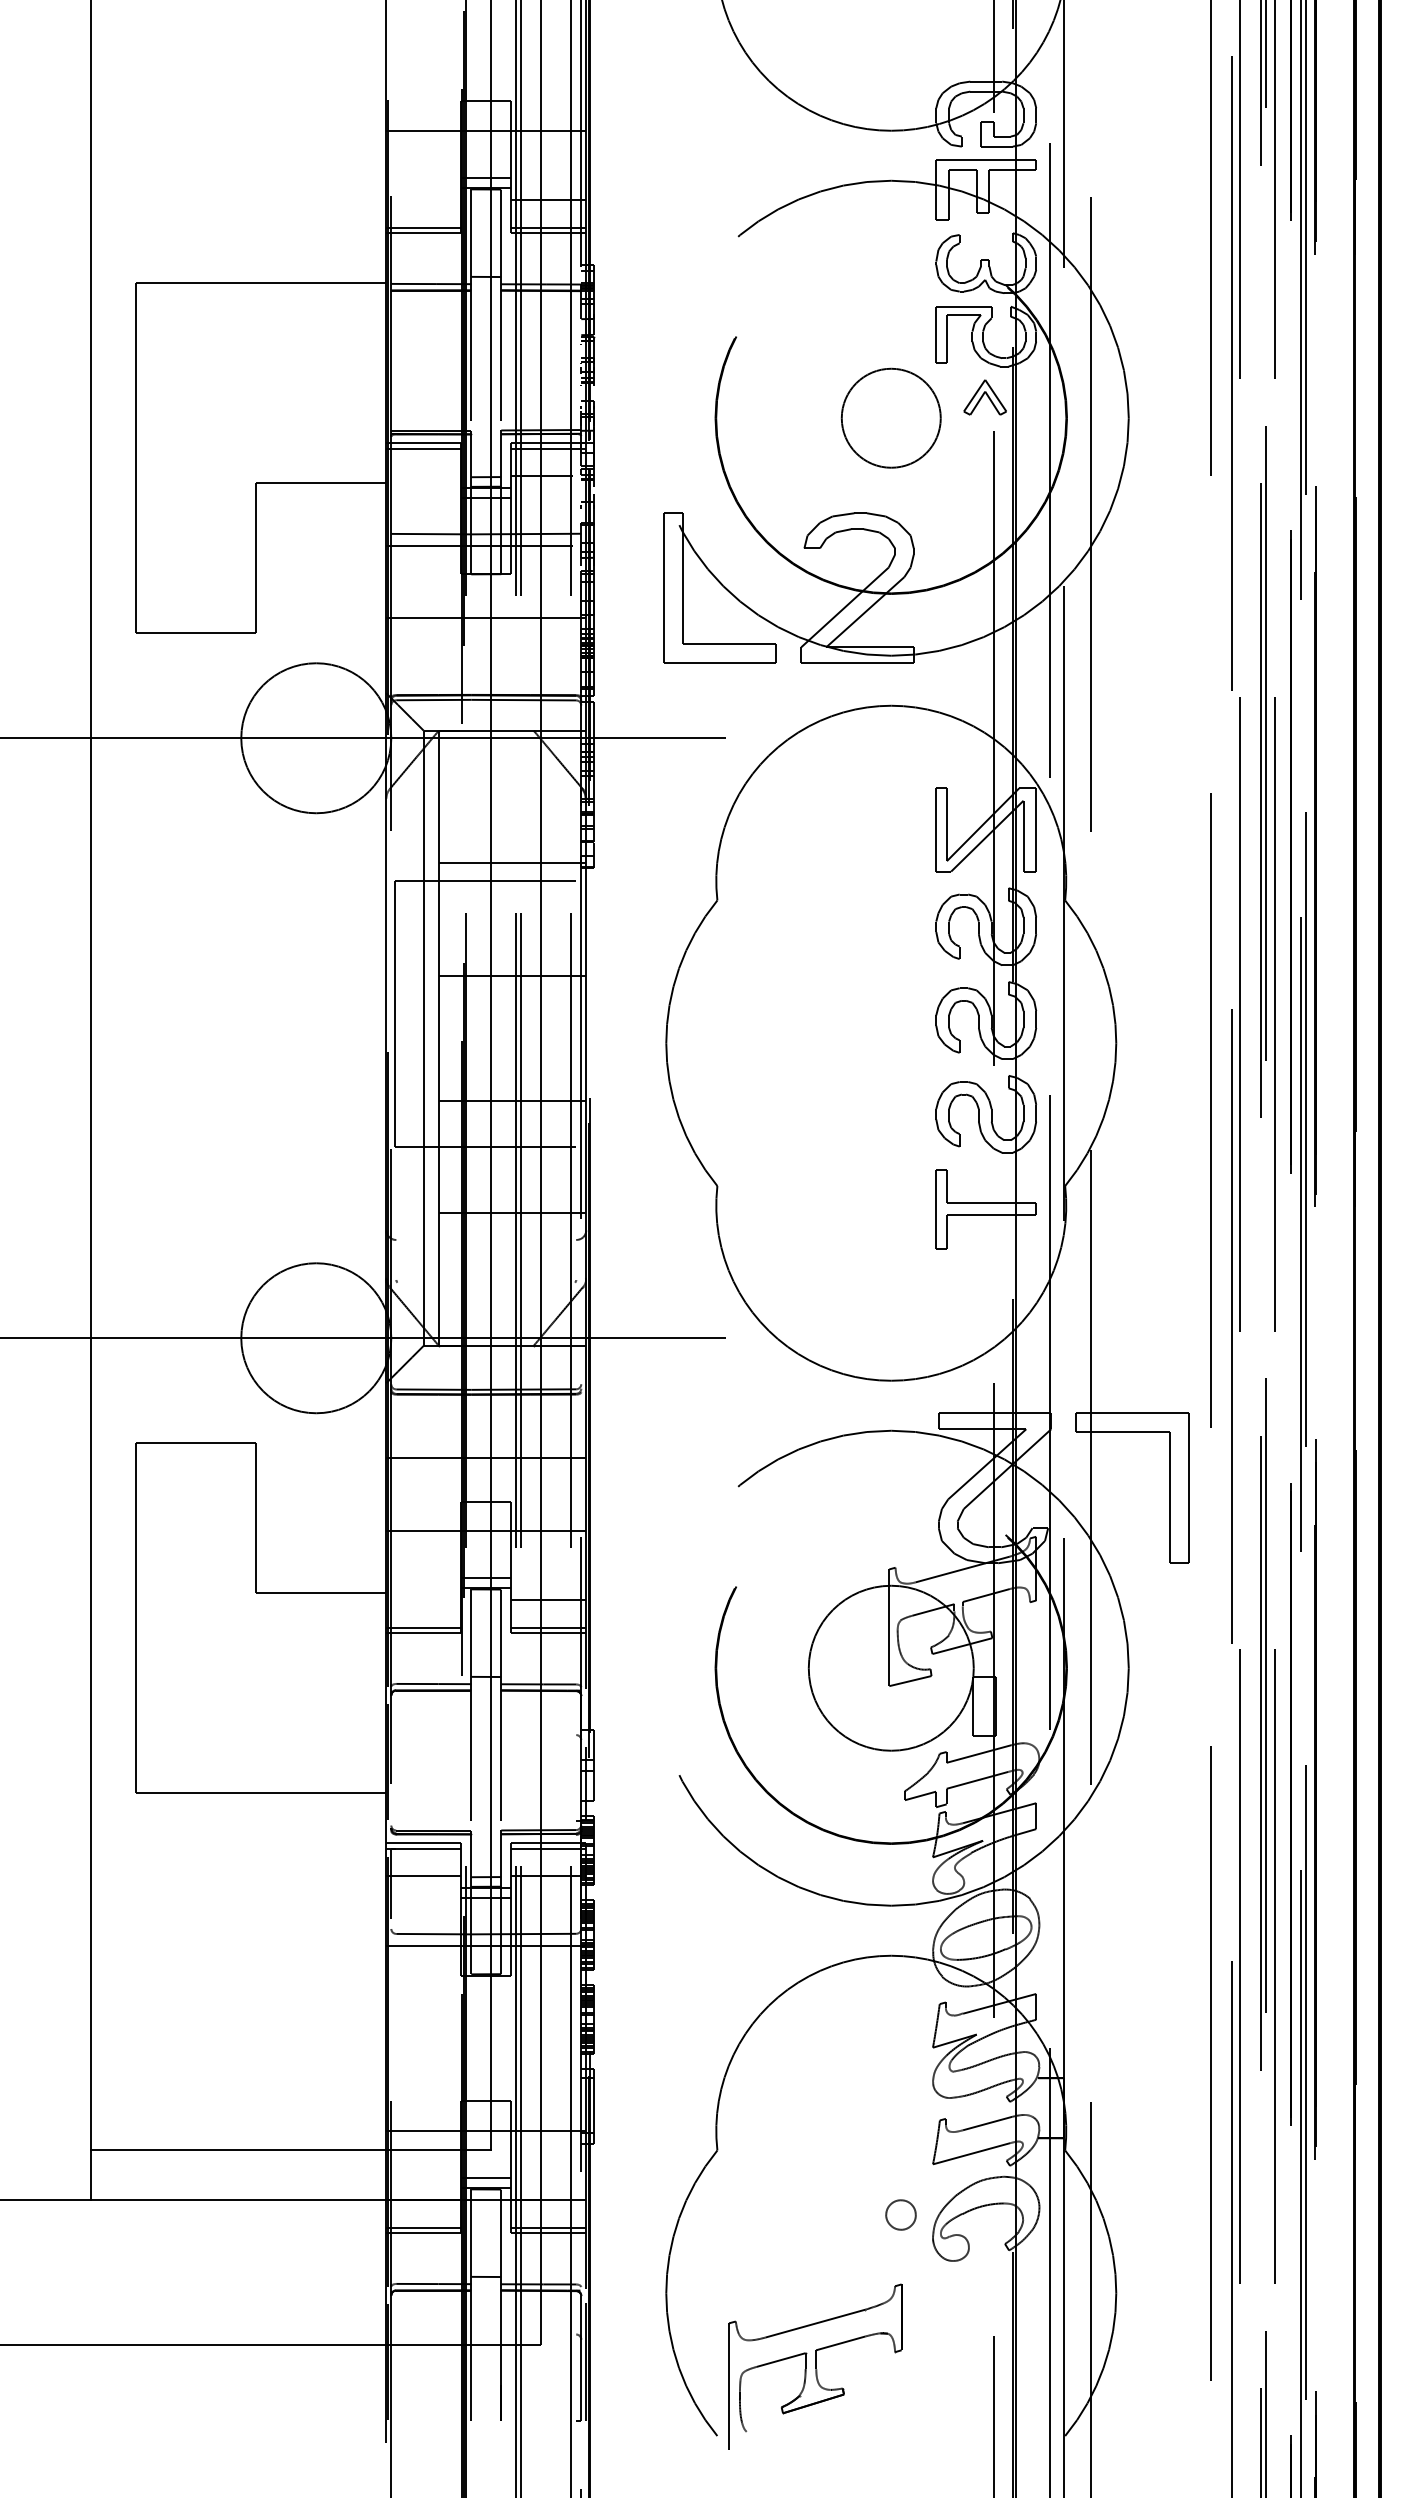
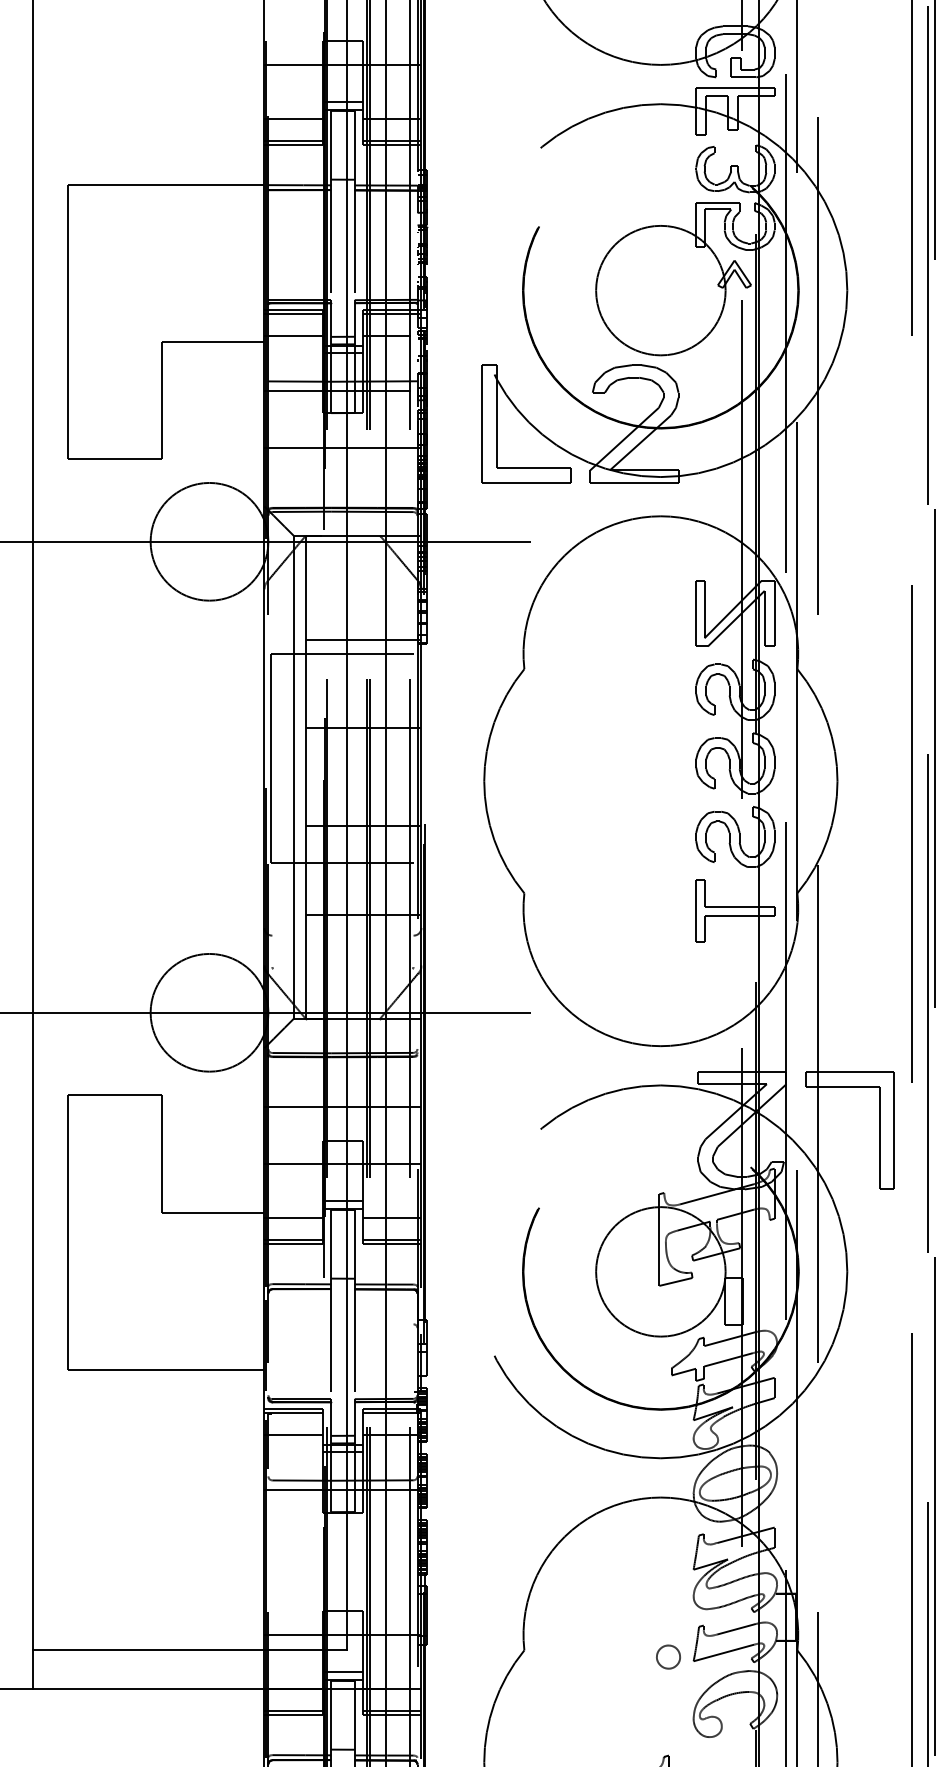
line: (423, 200) -> (293, 119), added
circle: (890, 417) -> (660, 290), size x1.67
line: (423, 476) -> (293, 336), added
line: (423, 1600) -> (293, 1218), added
part: (900, 2214) -> (668, 1656), moved

